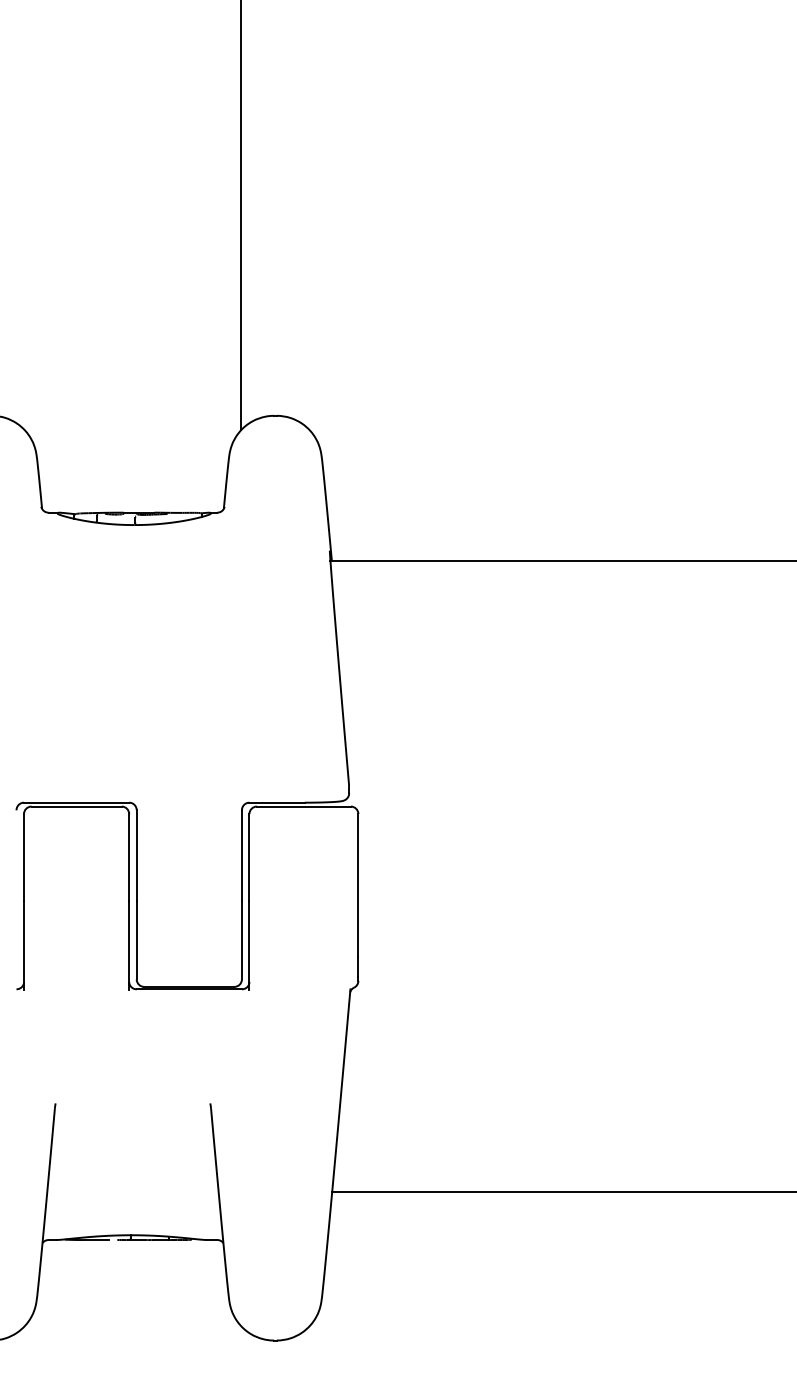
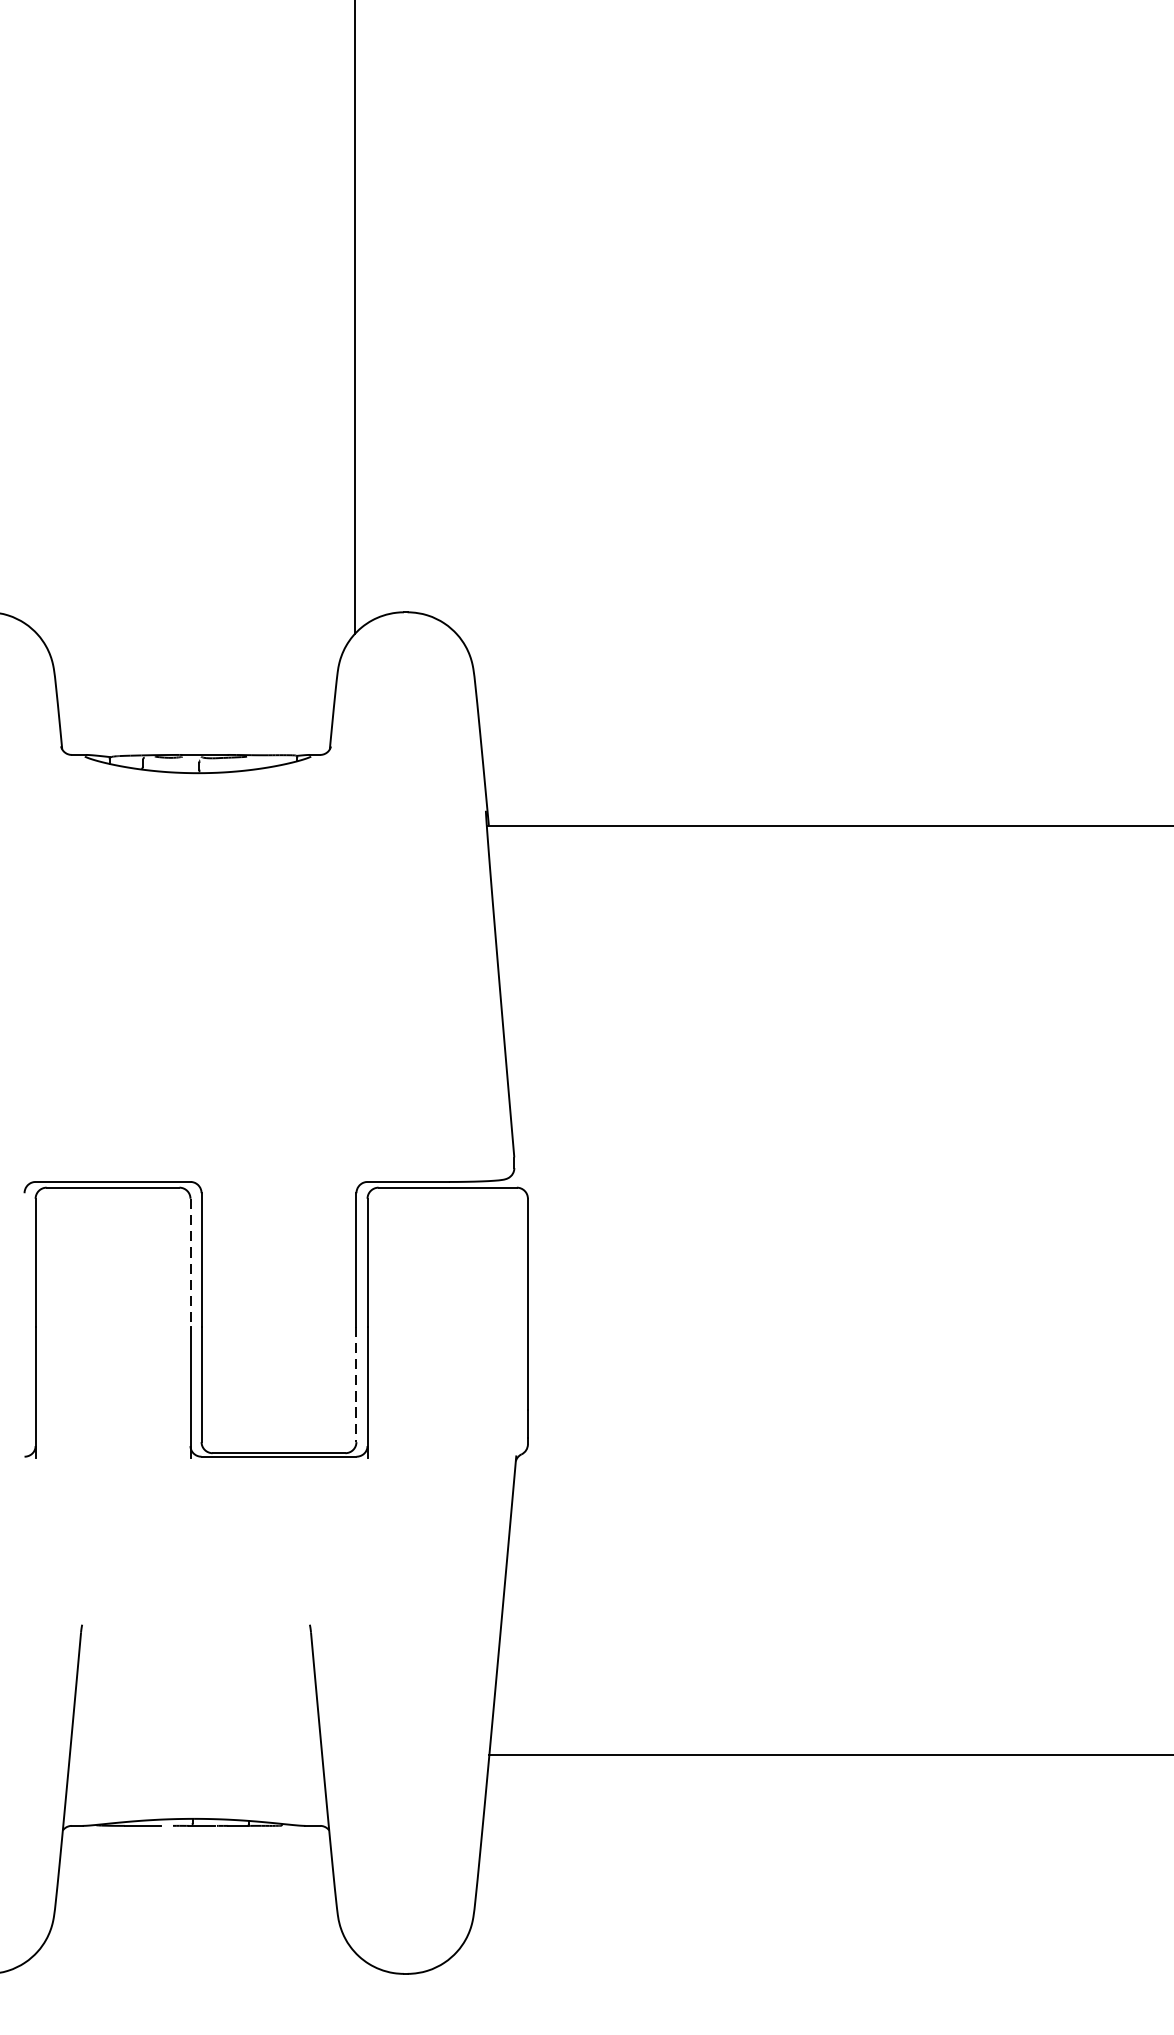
line: (129, 857) -> (190, 1262), solid -> dashed
line: (241, 940) -> (355, 1384), solid -> dashed

